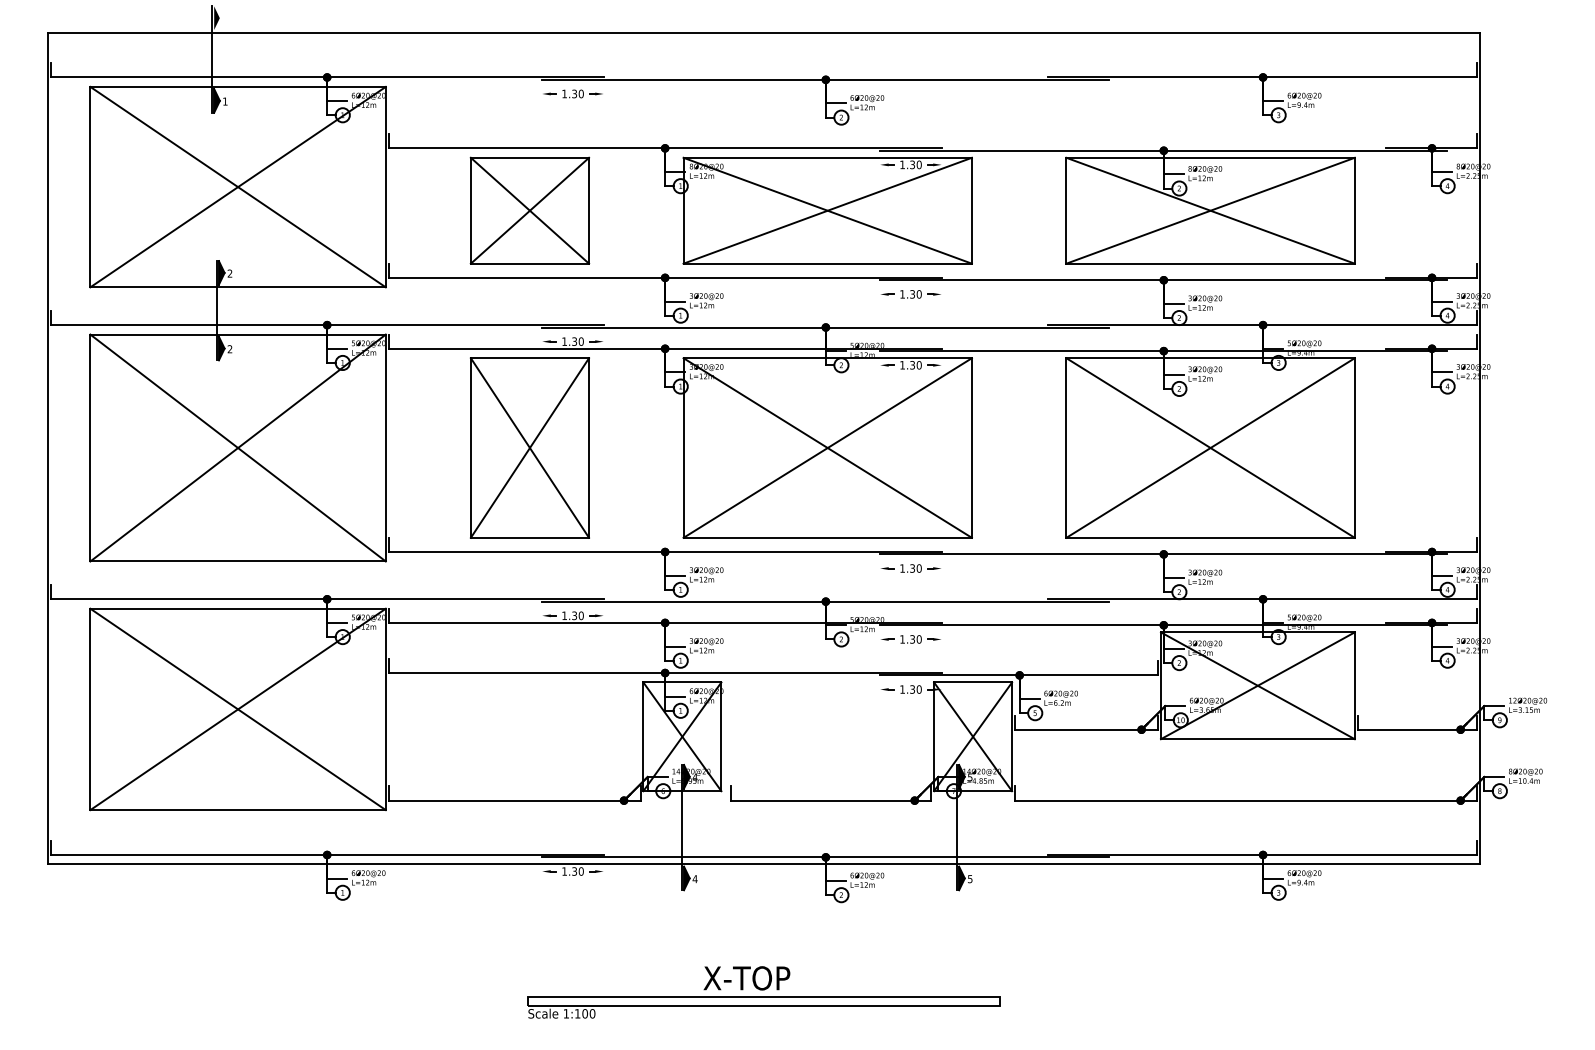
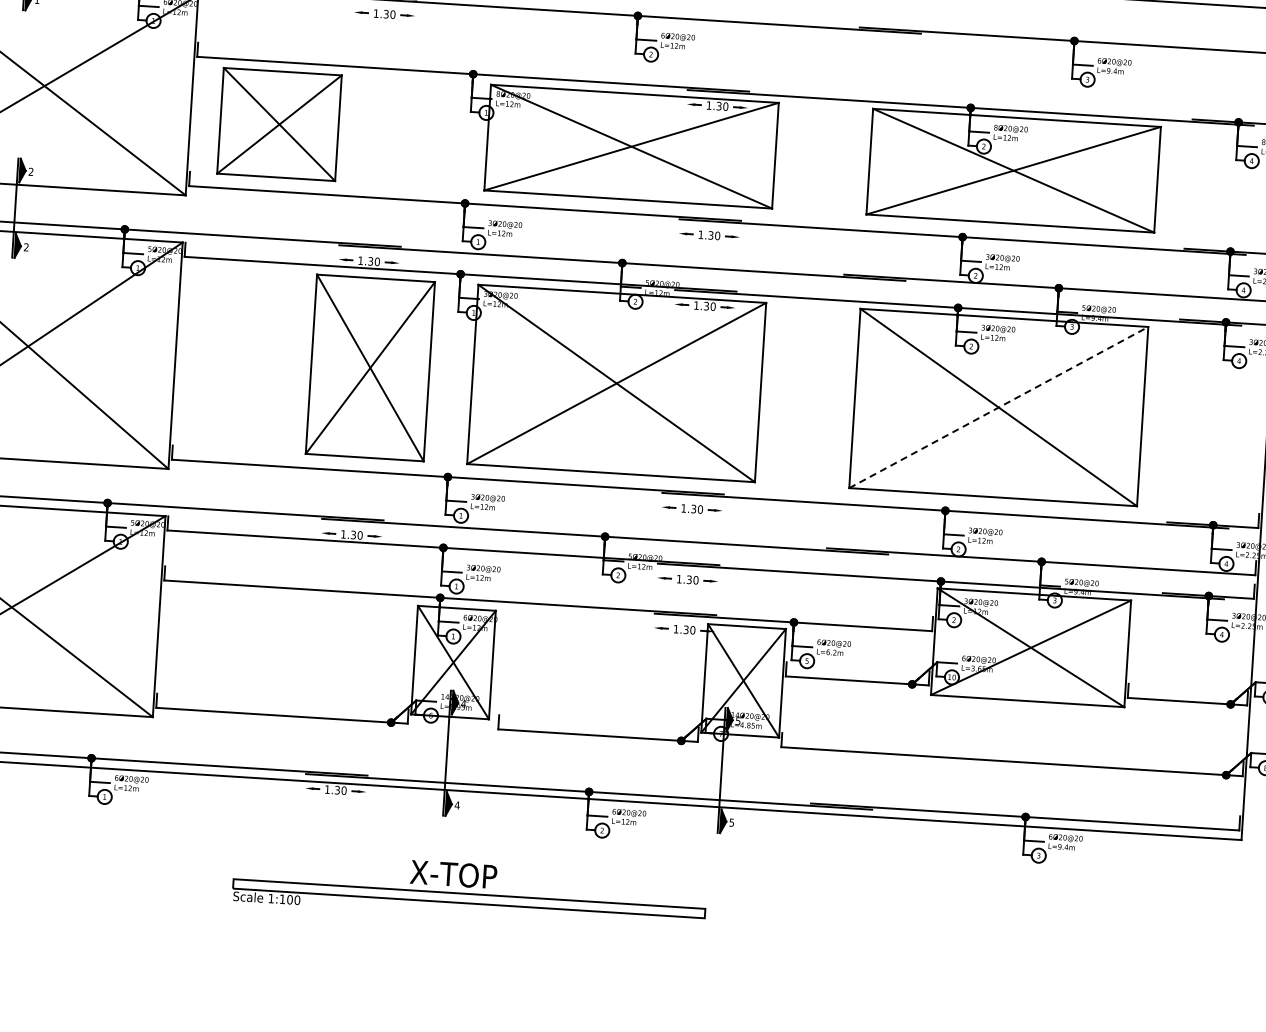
part: (529, 210) -> (279, 124), moved
part: (529, 447) -> (369, 367), moved
line: (1210, 448) -> (998, 408), solid -> dashed
part: (763, 992) -> (469, 889), moved

